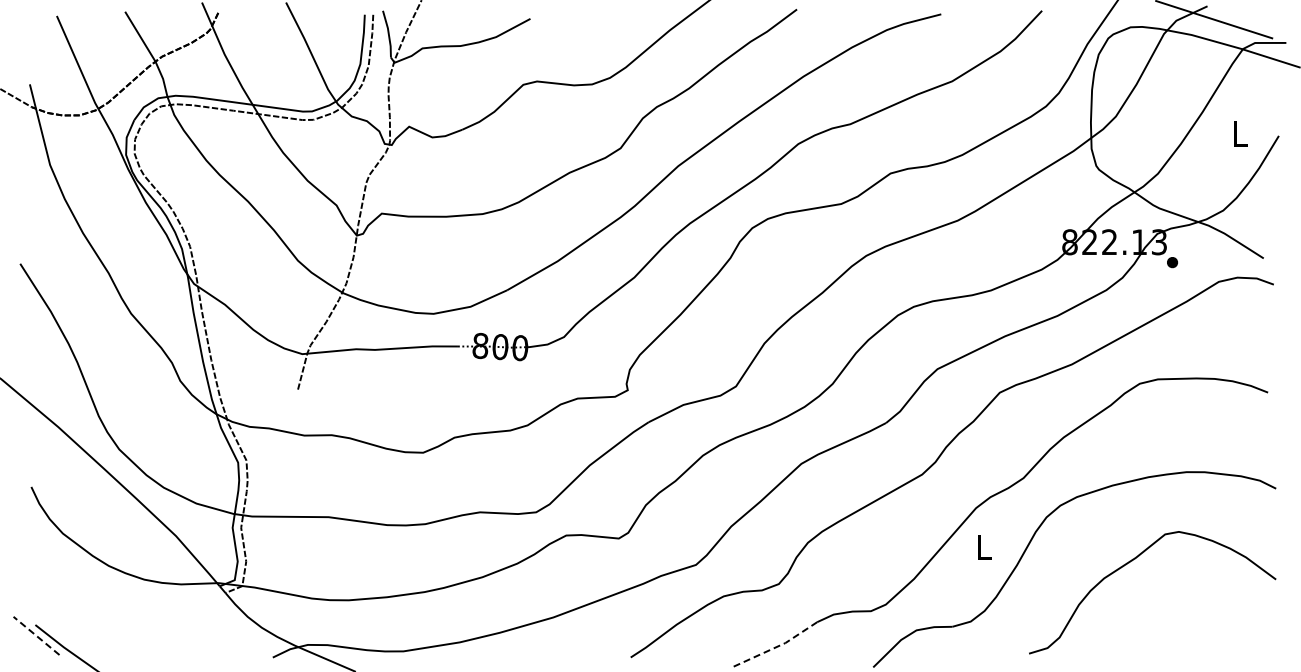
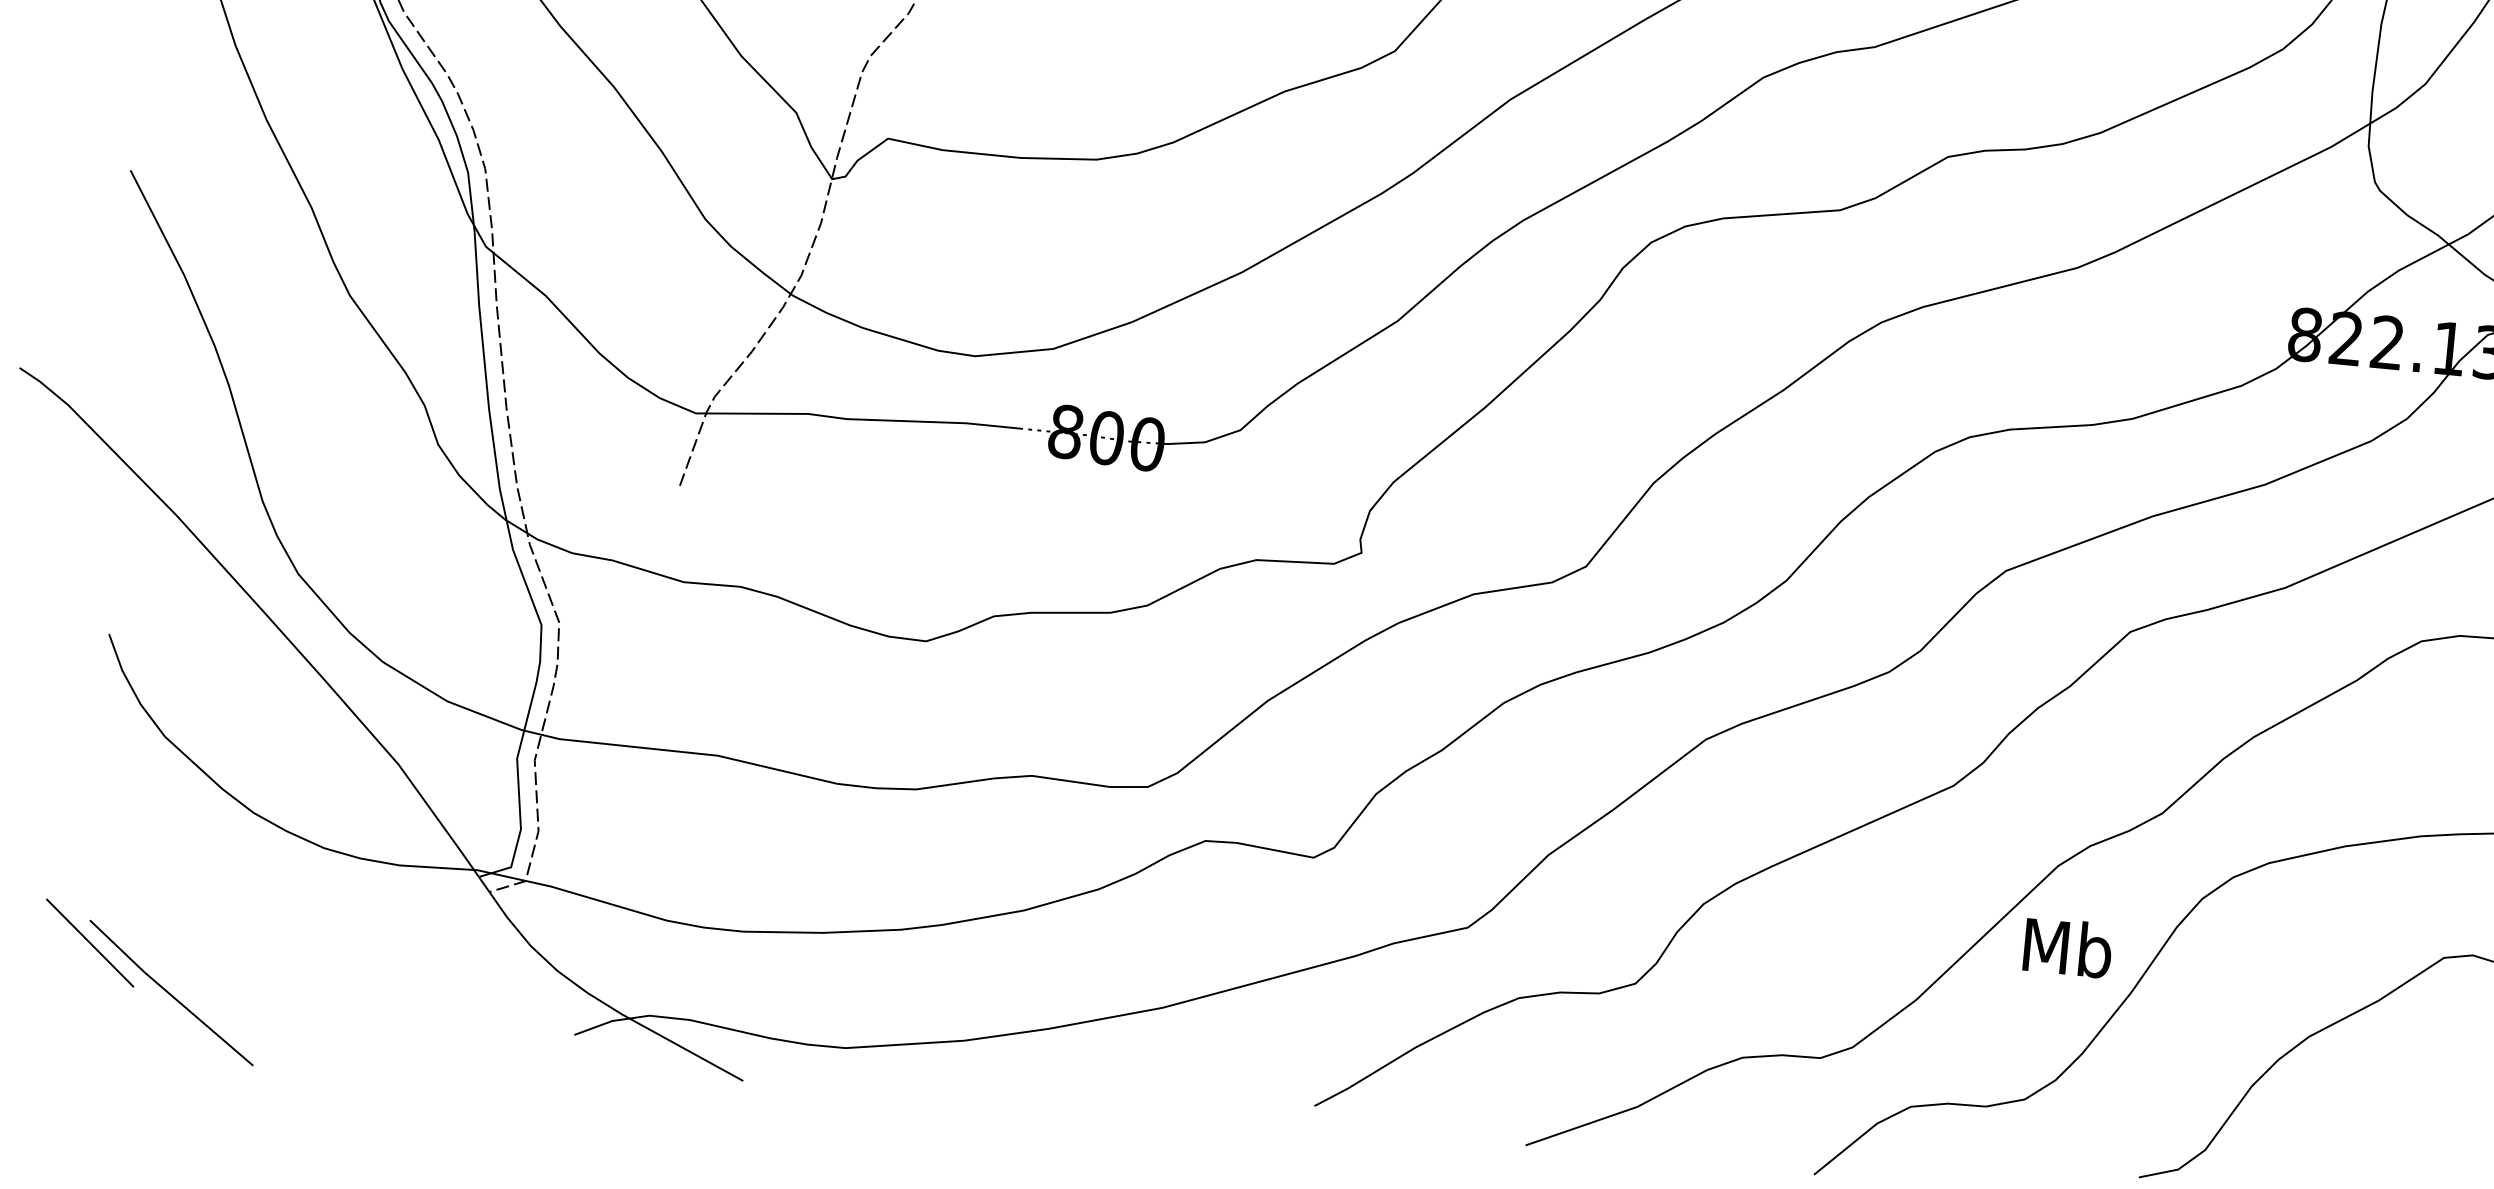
text: (984, 546) -> (2068, 946), L -> Mb
line: (36, 635) -> (90, 942), dashed -> solid
line: (778, 646) -> (1622, 1112), dashed -> solid

